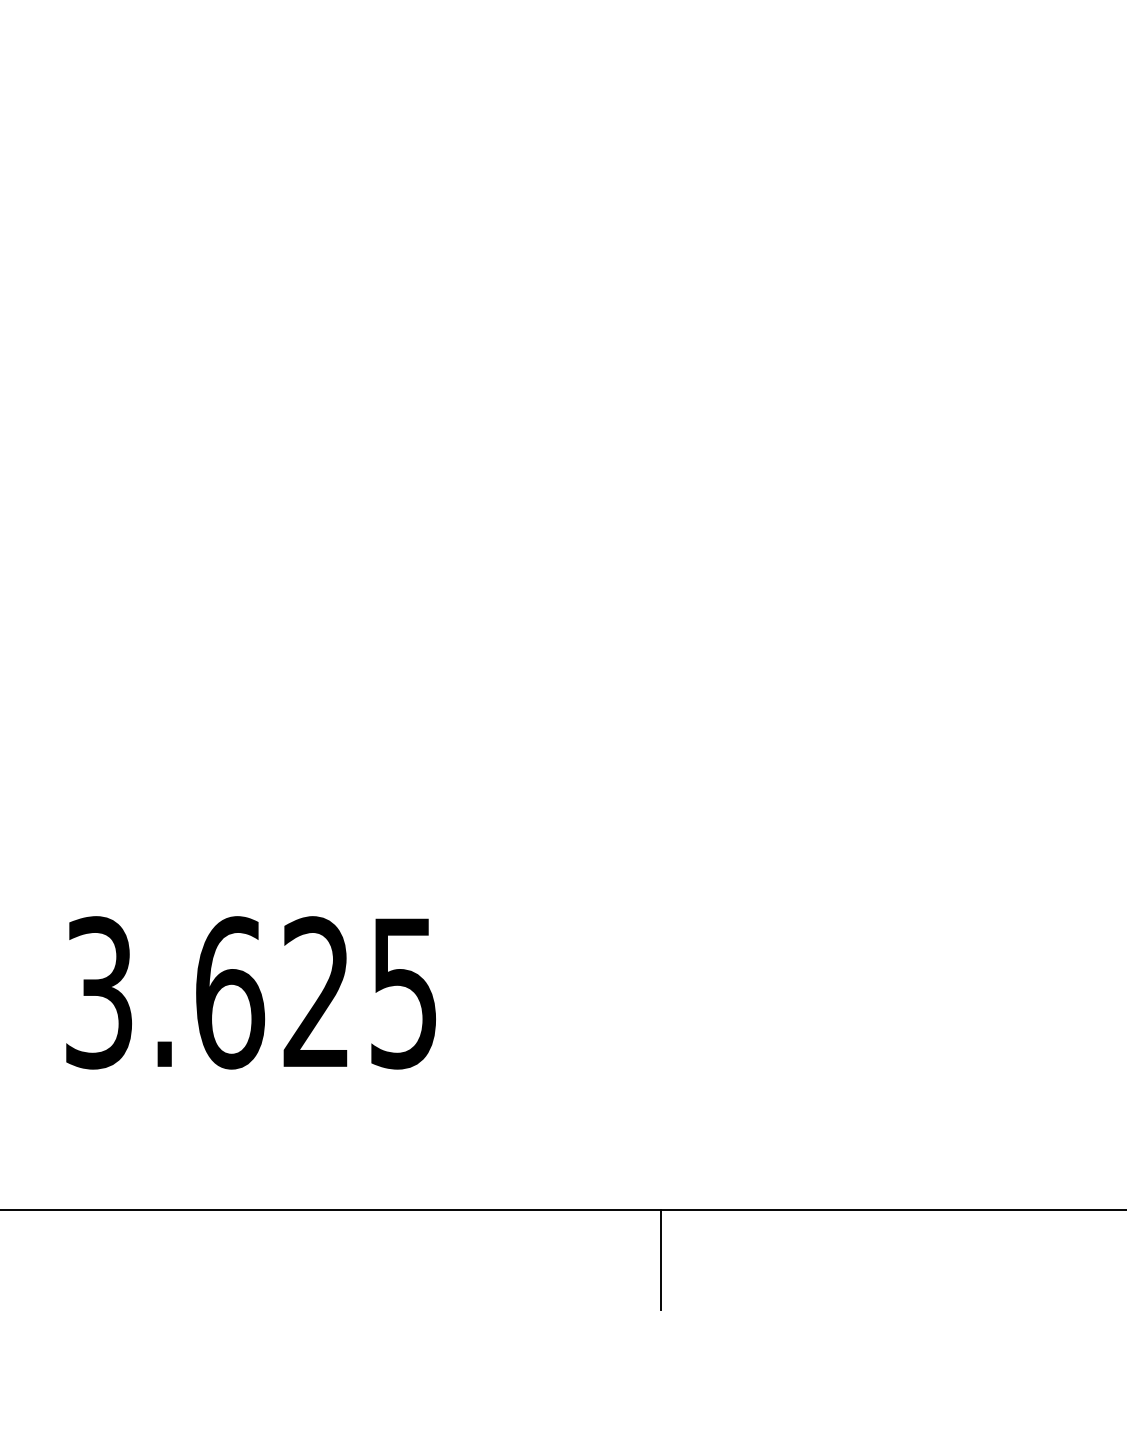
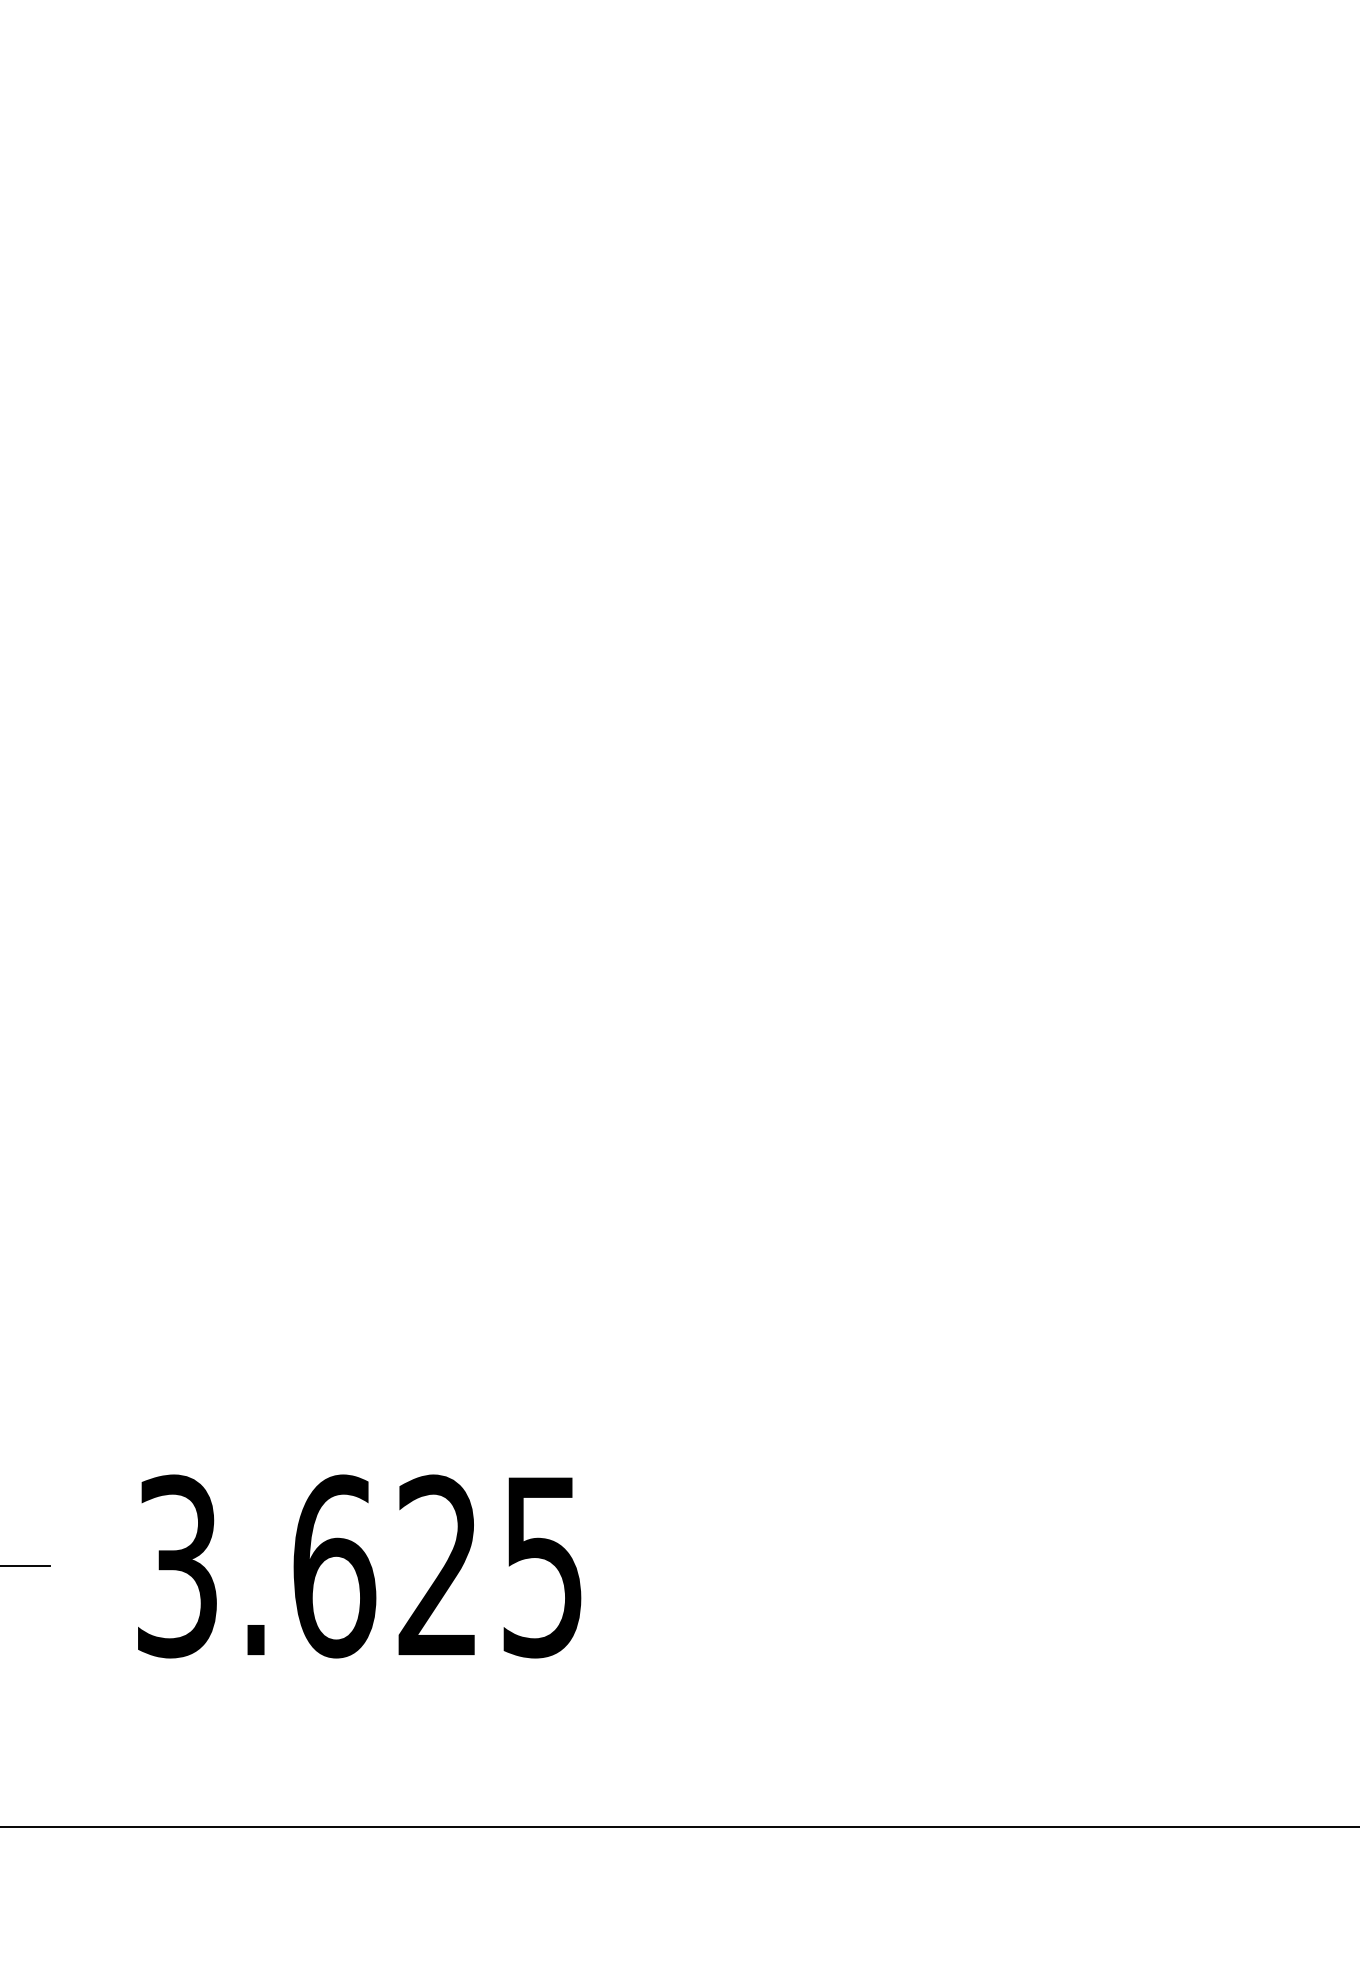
line: (661, 1259) -> (851, 1886), removed

